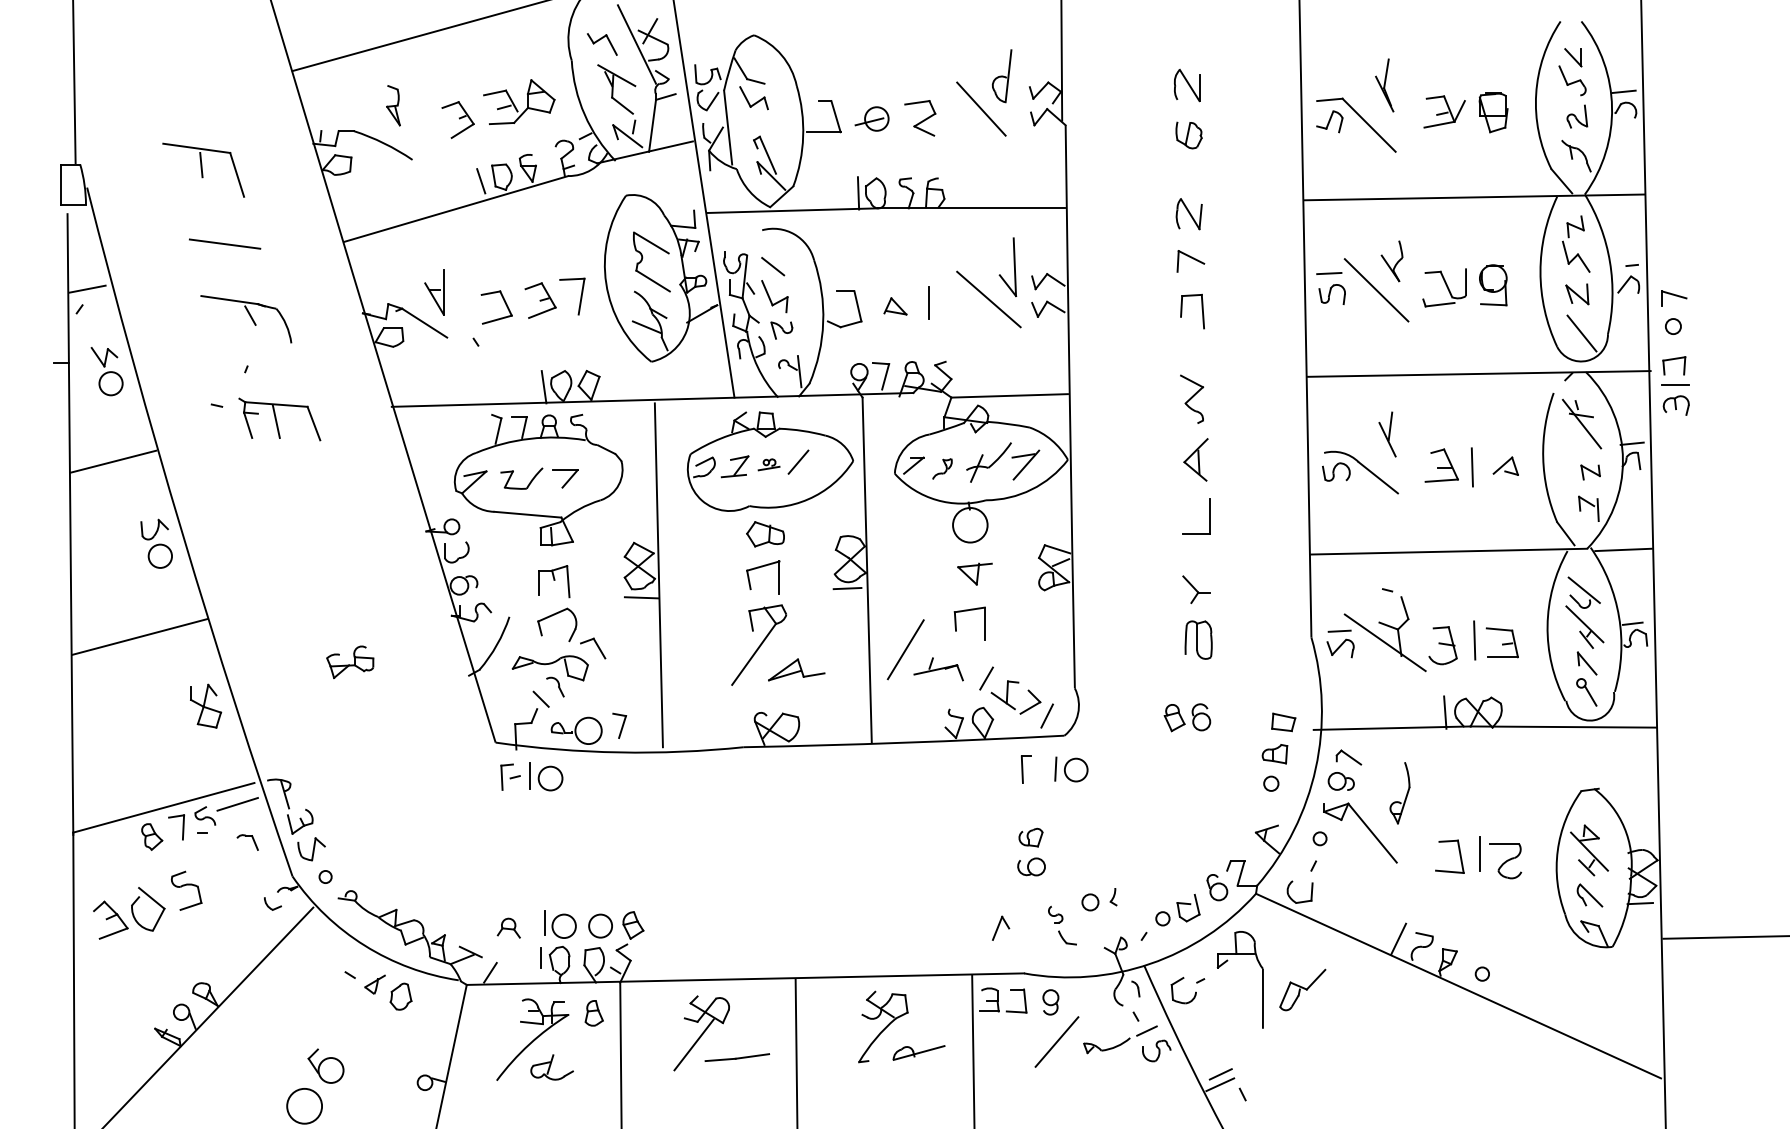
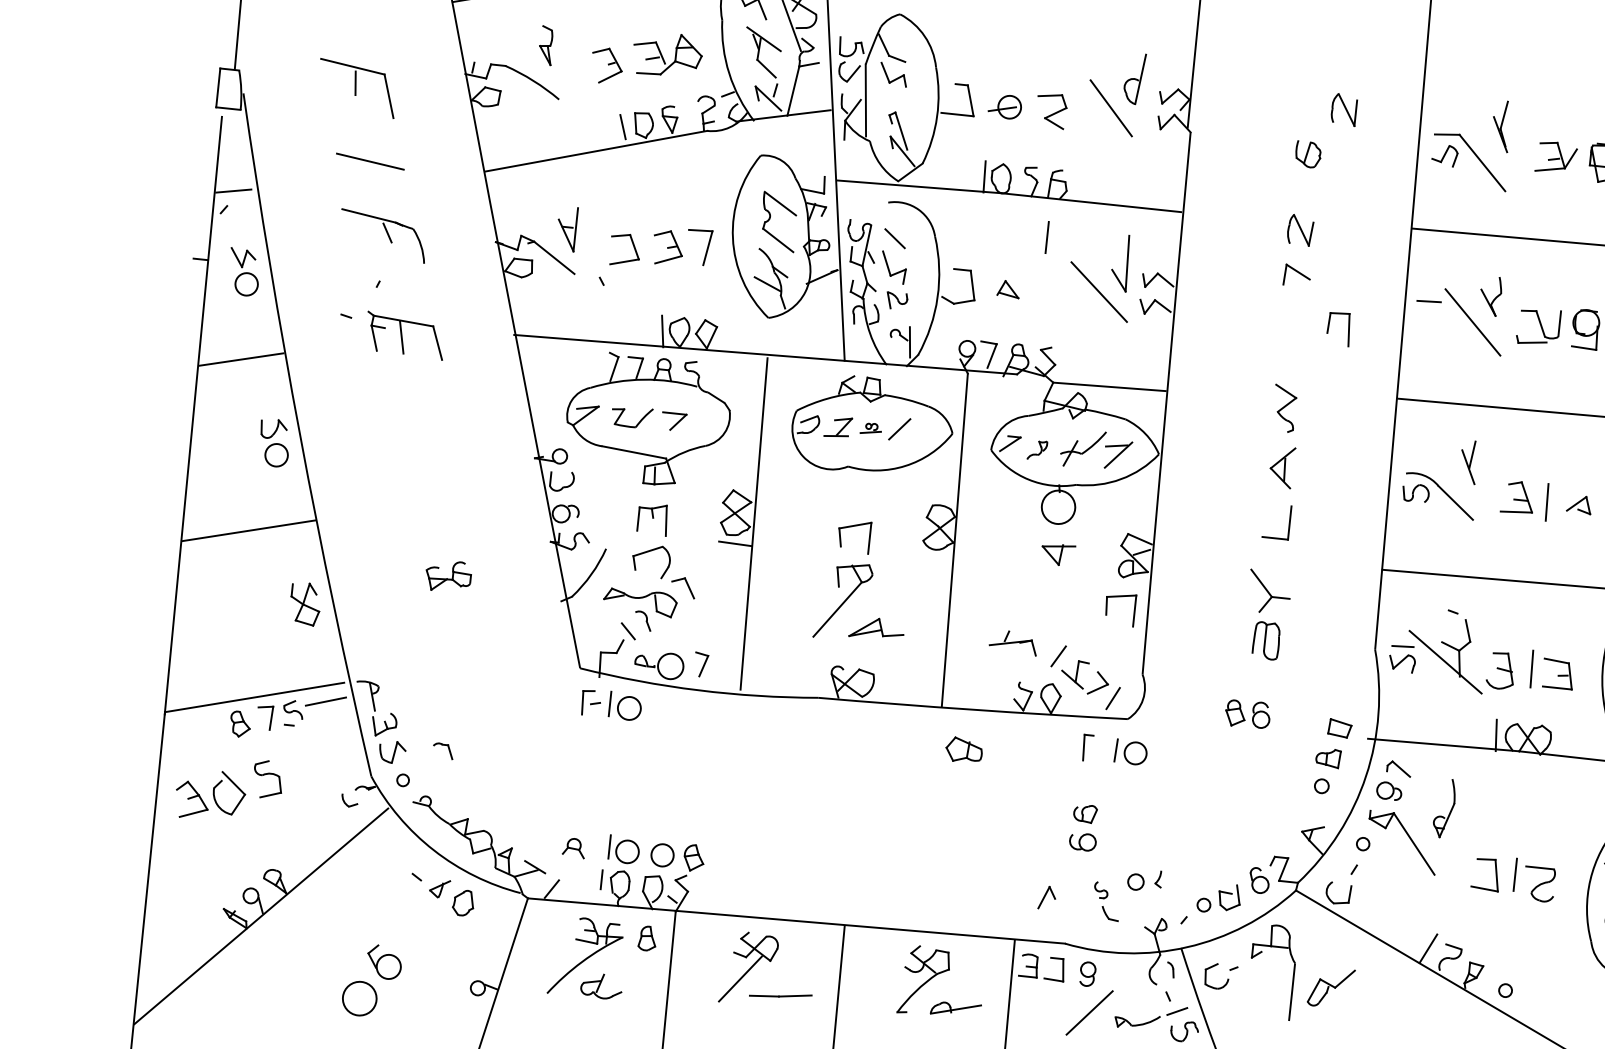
part: (1187, 85) -> (1344, 109), moved
part: (1331, 294) -> (1429, 321), removed
line: (928, 302) -> (1046, 236), moved
part: (1201, 309) -> (1347, 327), moved
part: (765, 534) -> (964, 750), moved
line: (847, 588) -> (934, 555), removed
part: (1196, 589) -> (1269, 591), size x1.6
part: (967, 611) -> (1119, 597), moved
line: (905, 649) -> (983, 620), removed
part: (247, 842) -> (443, 751), moved

